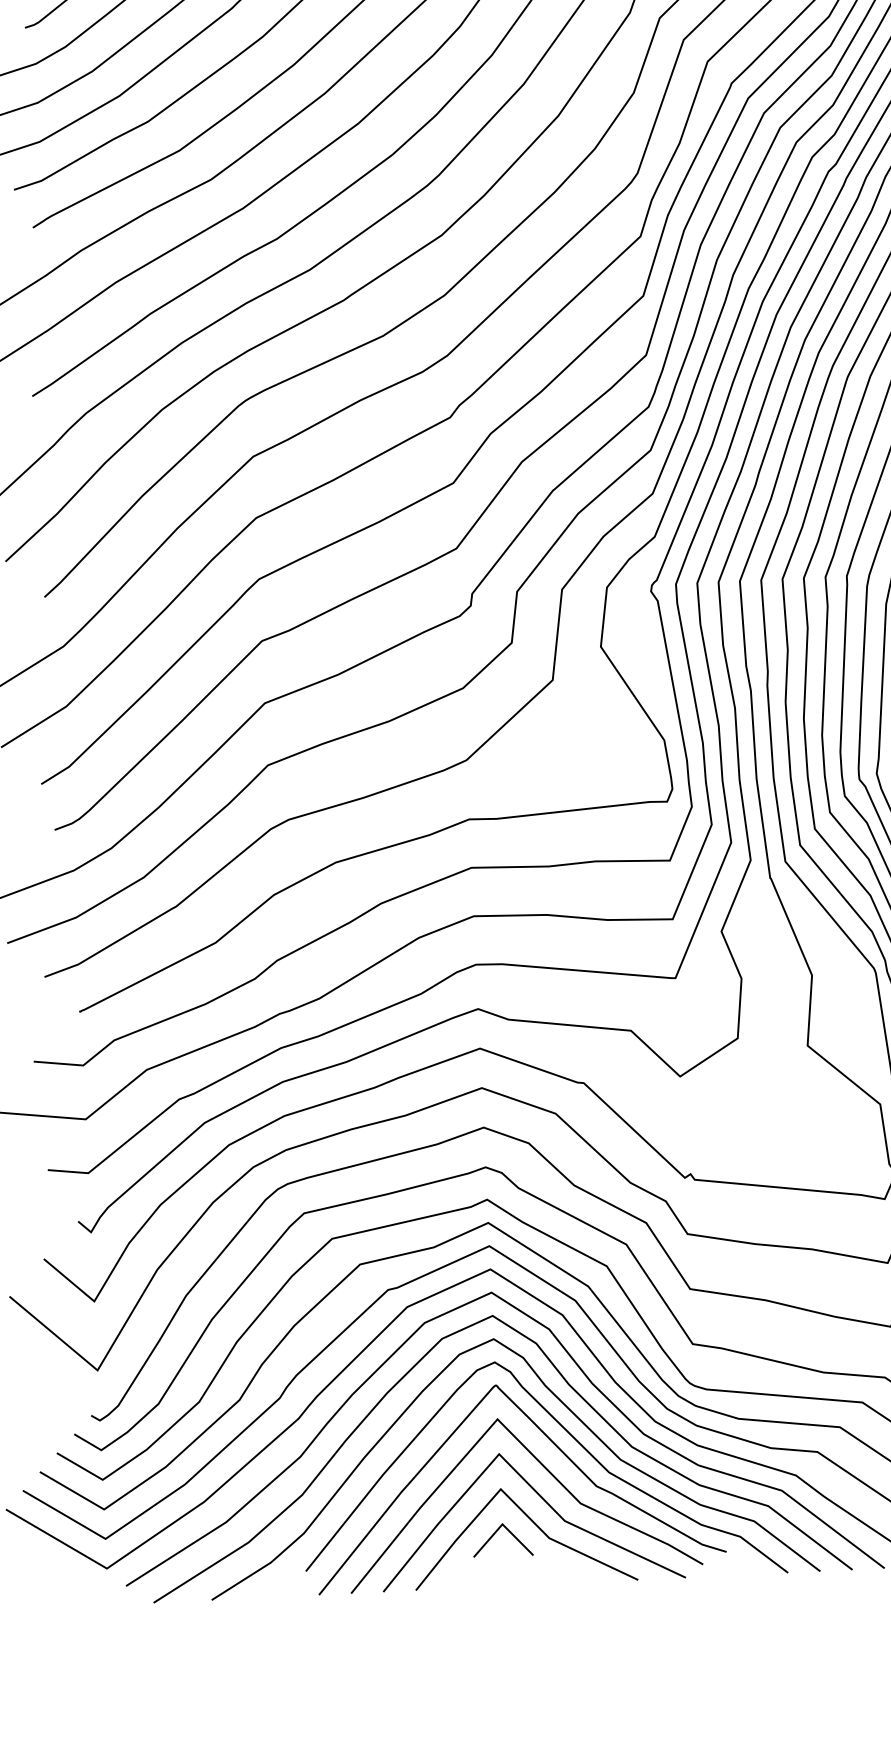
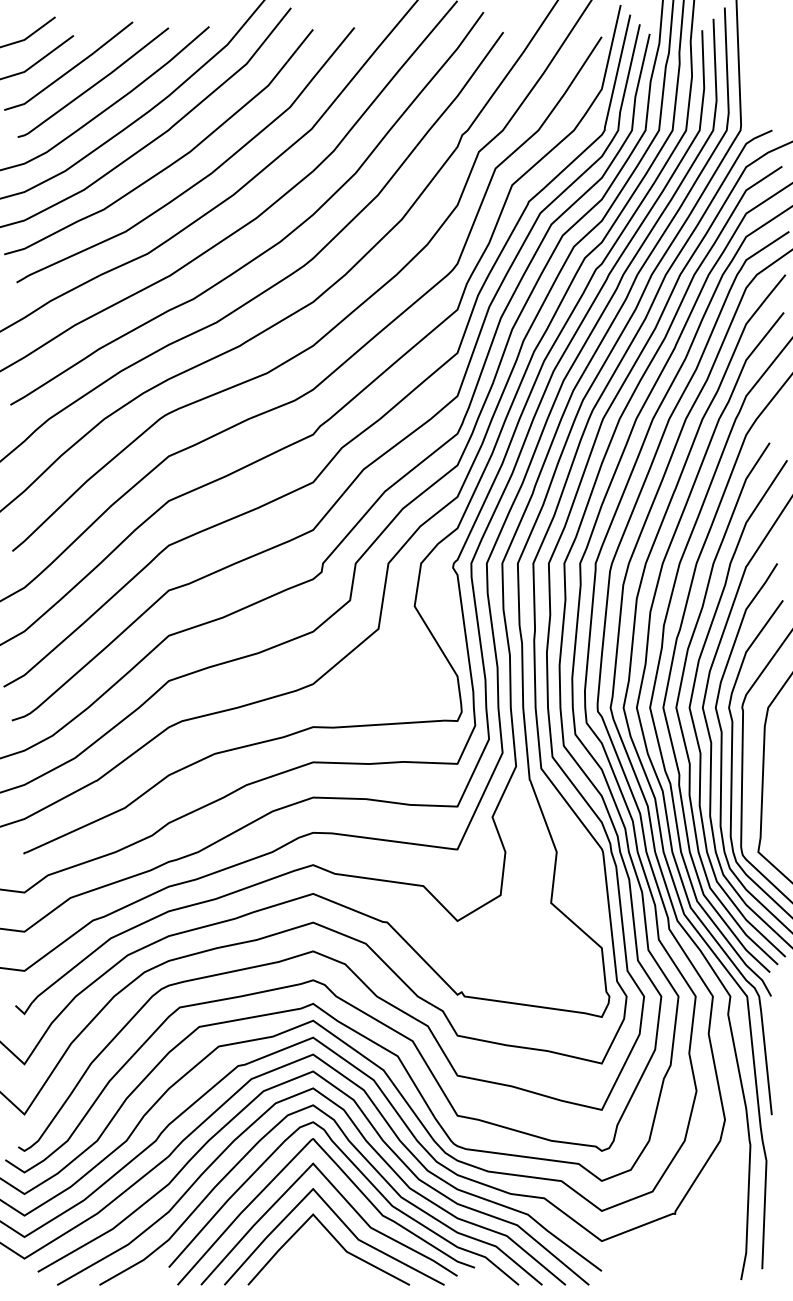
line: (496, 1533) -> (308, 1246), removed

